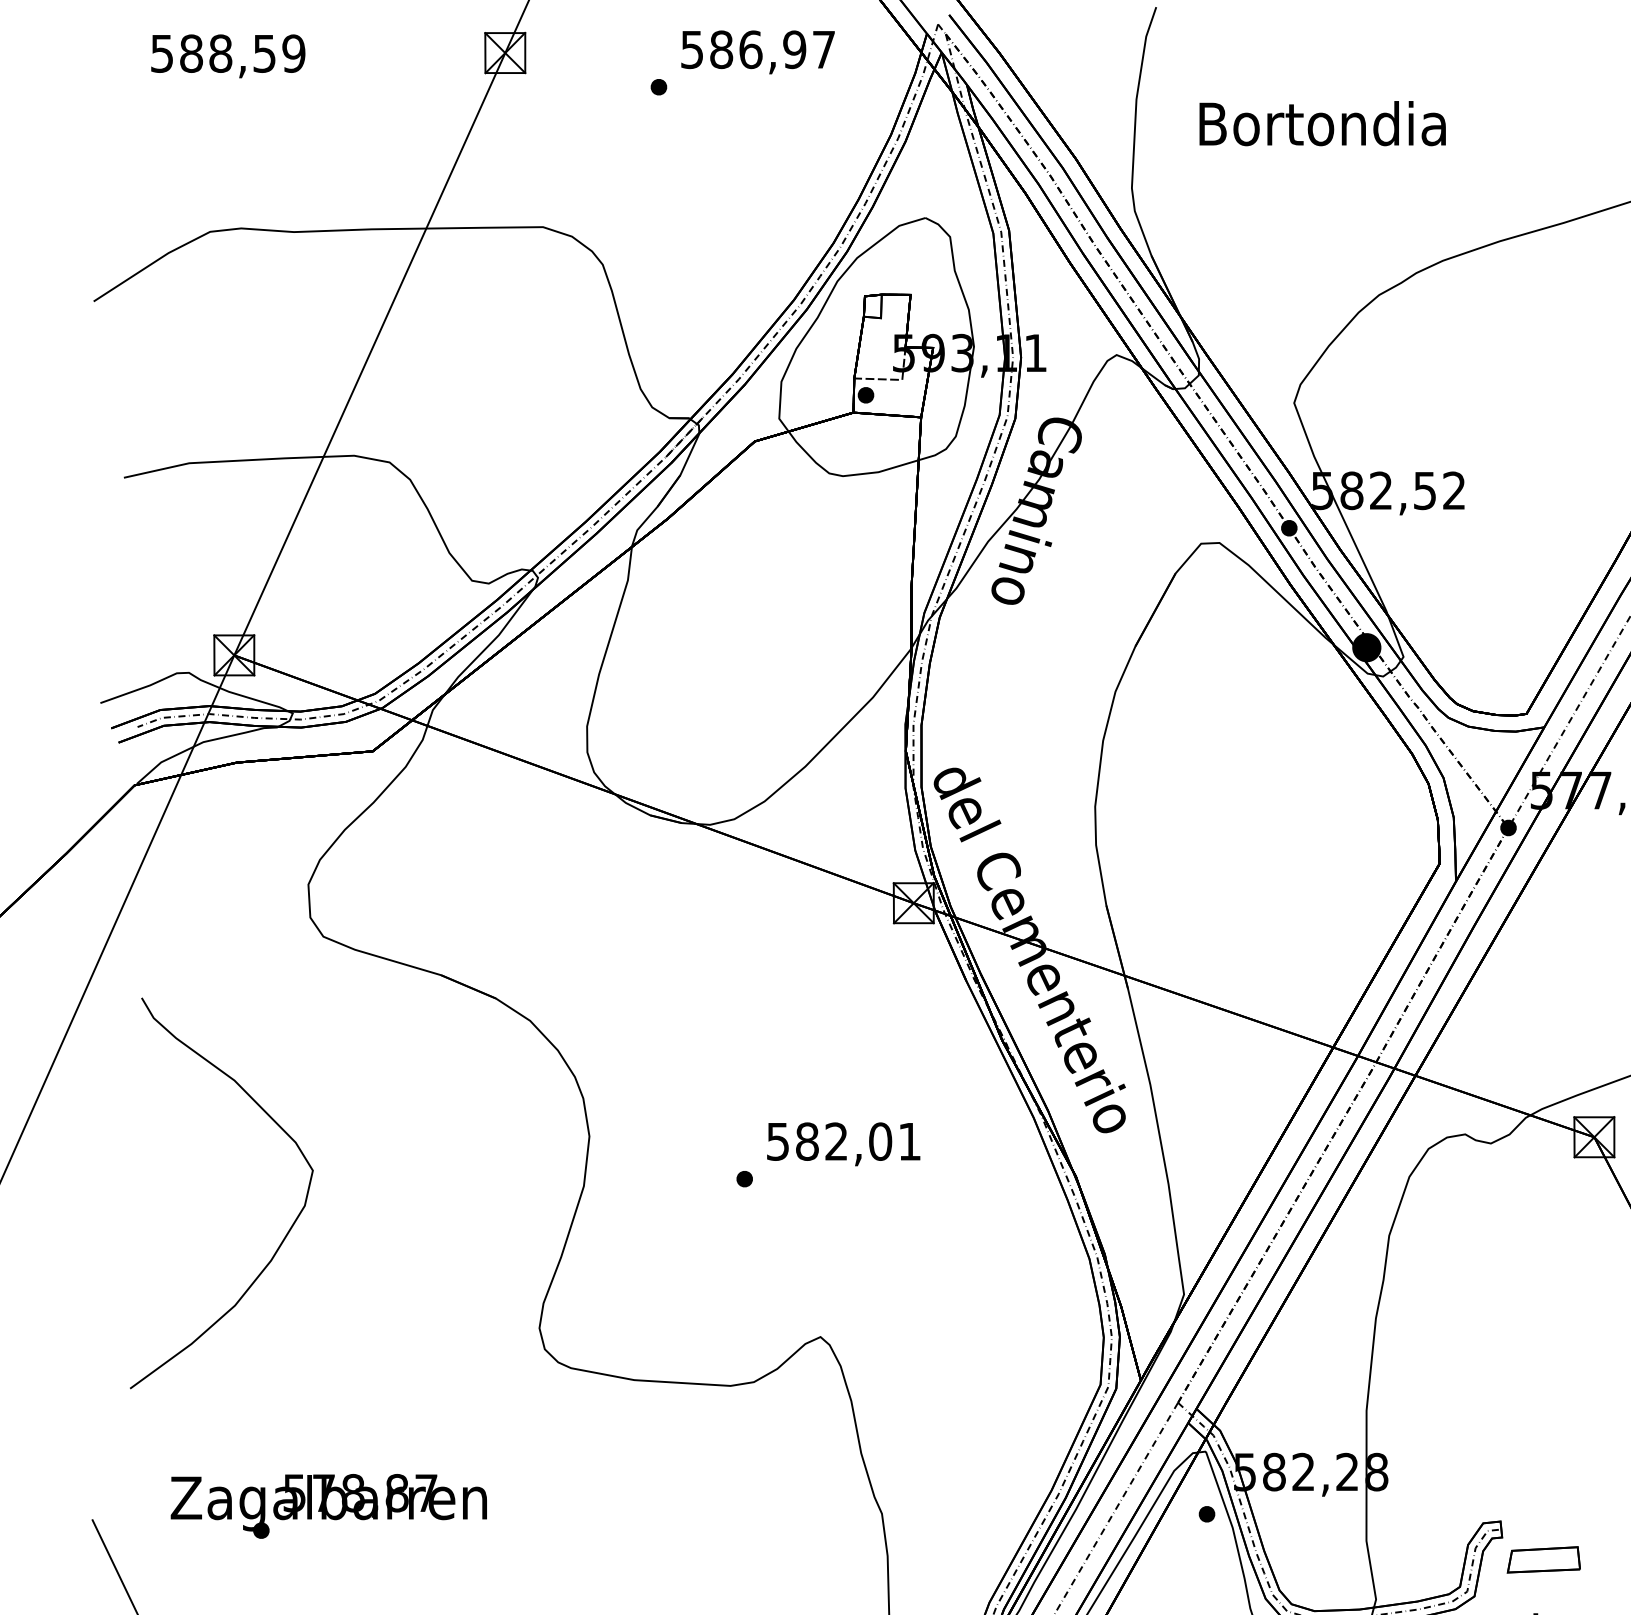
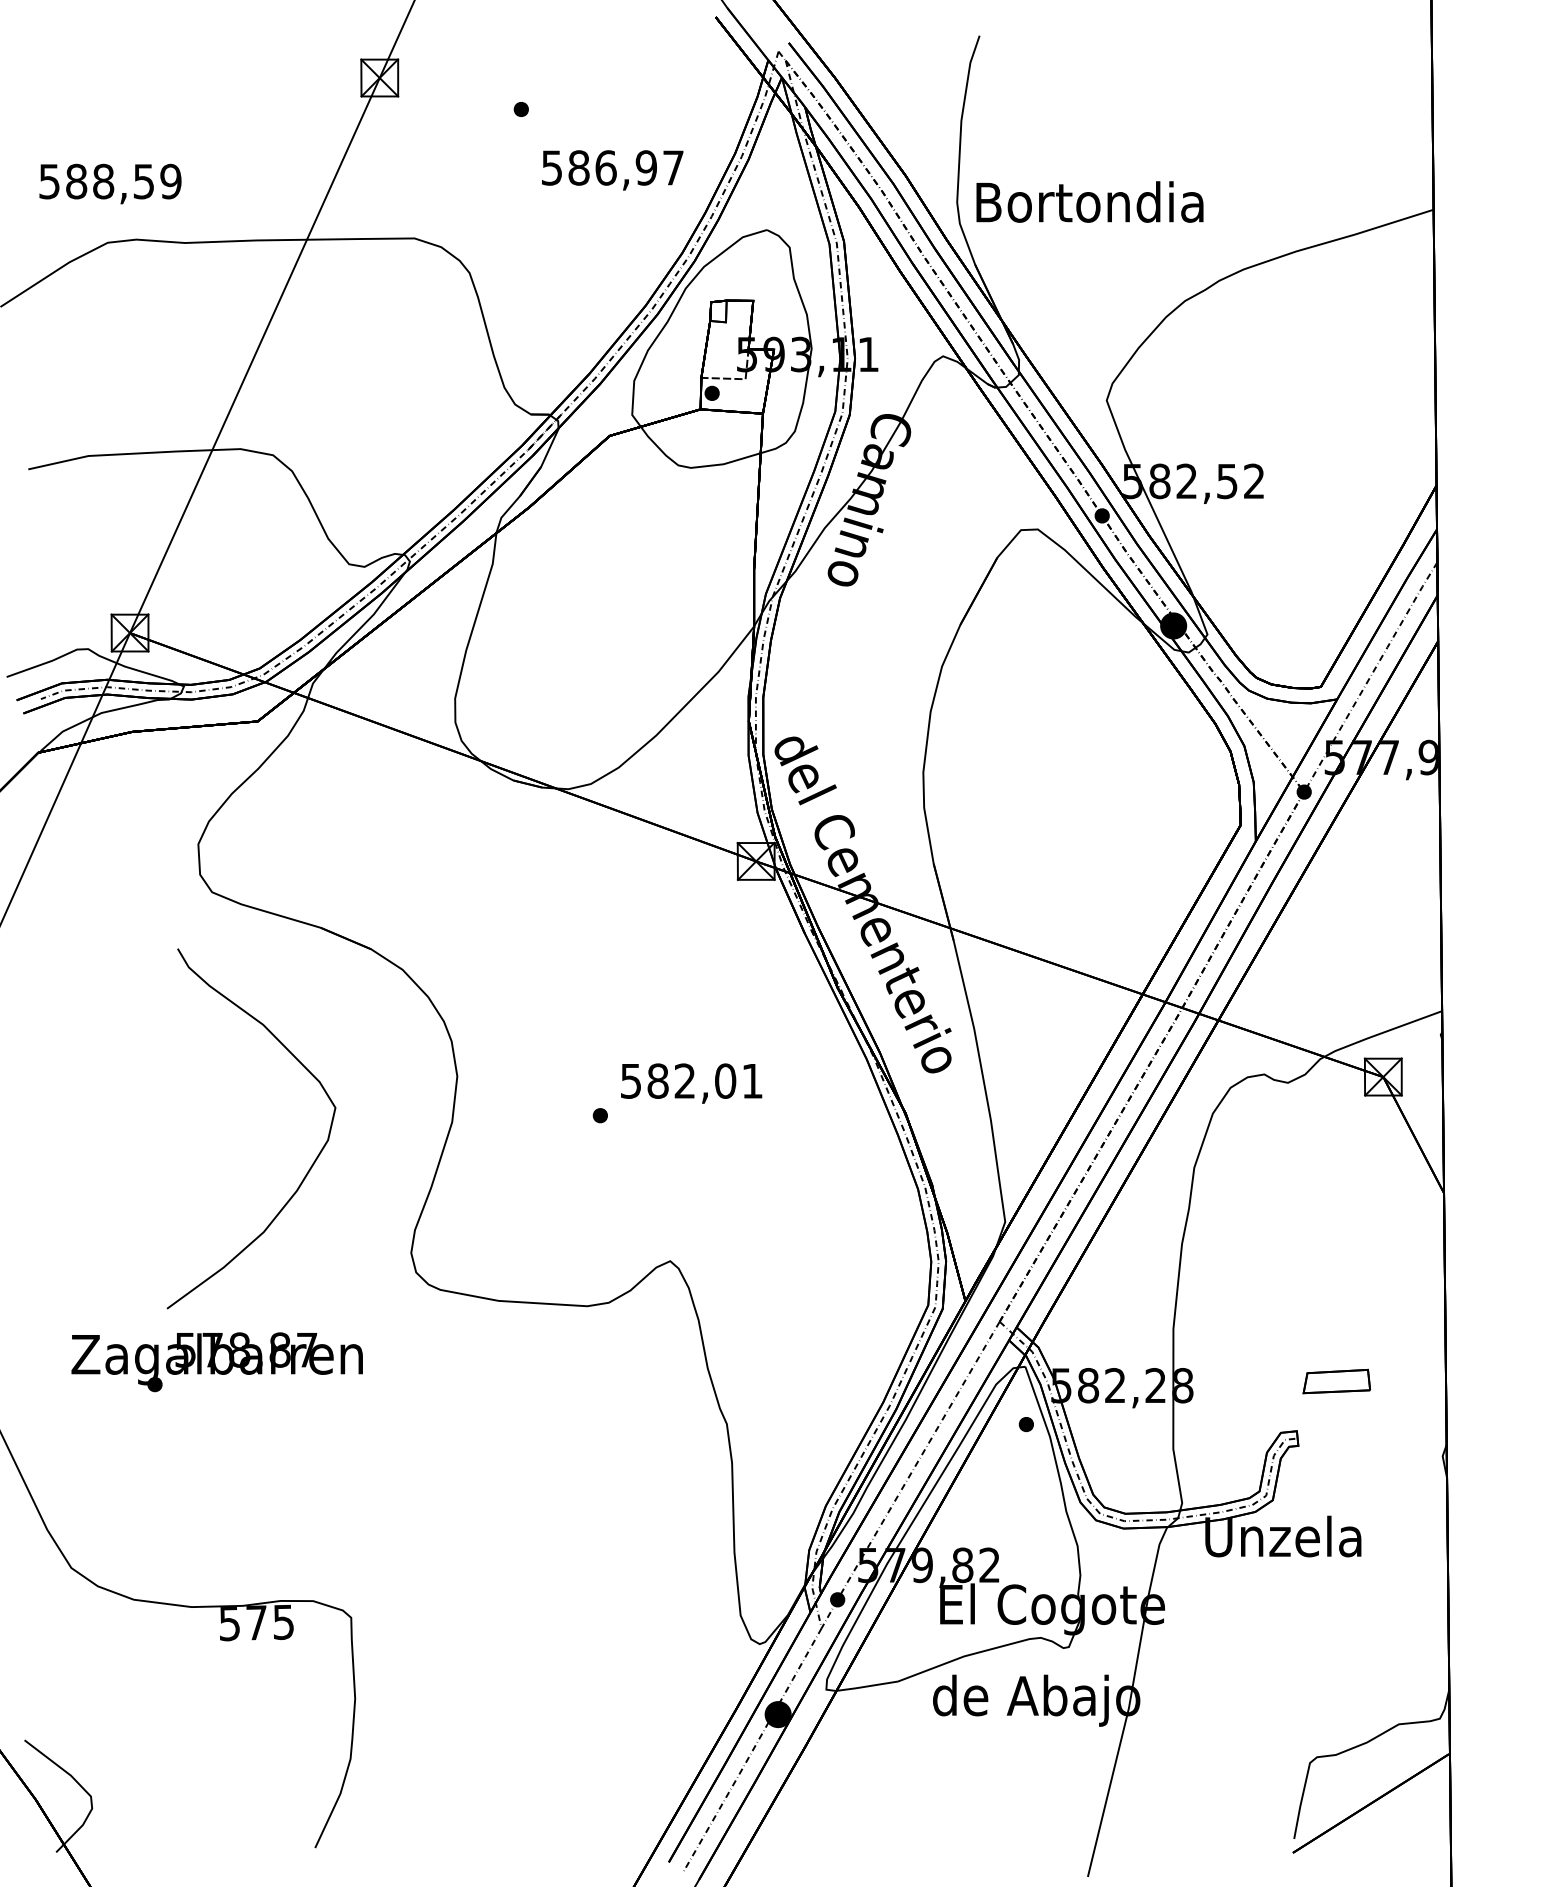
text: (757, 52) -> (612, 170), moved
text: (228, 55) -> (110, 183), moved
text: (1322, 123) -> (1089, 201), moved
curve: (285, 1234) -> (310, 1166), moved
text: (328, 1506) -> (216, 1362), moved
part: (1543, 1559) -> (1336, 1381), moved

